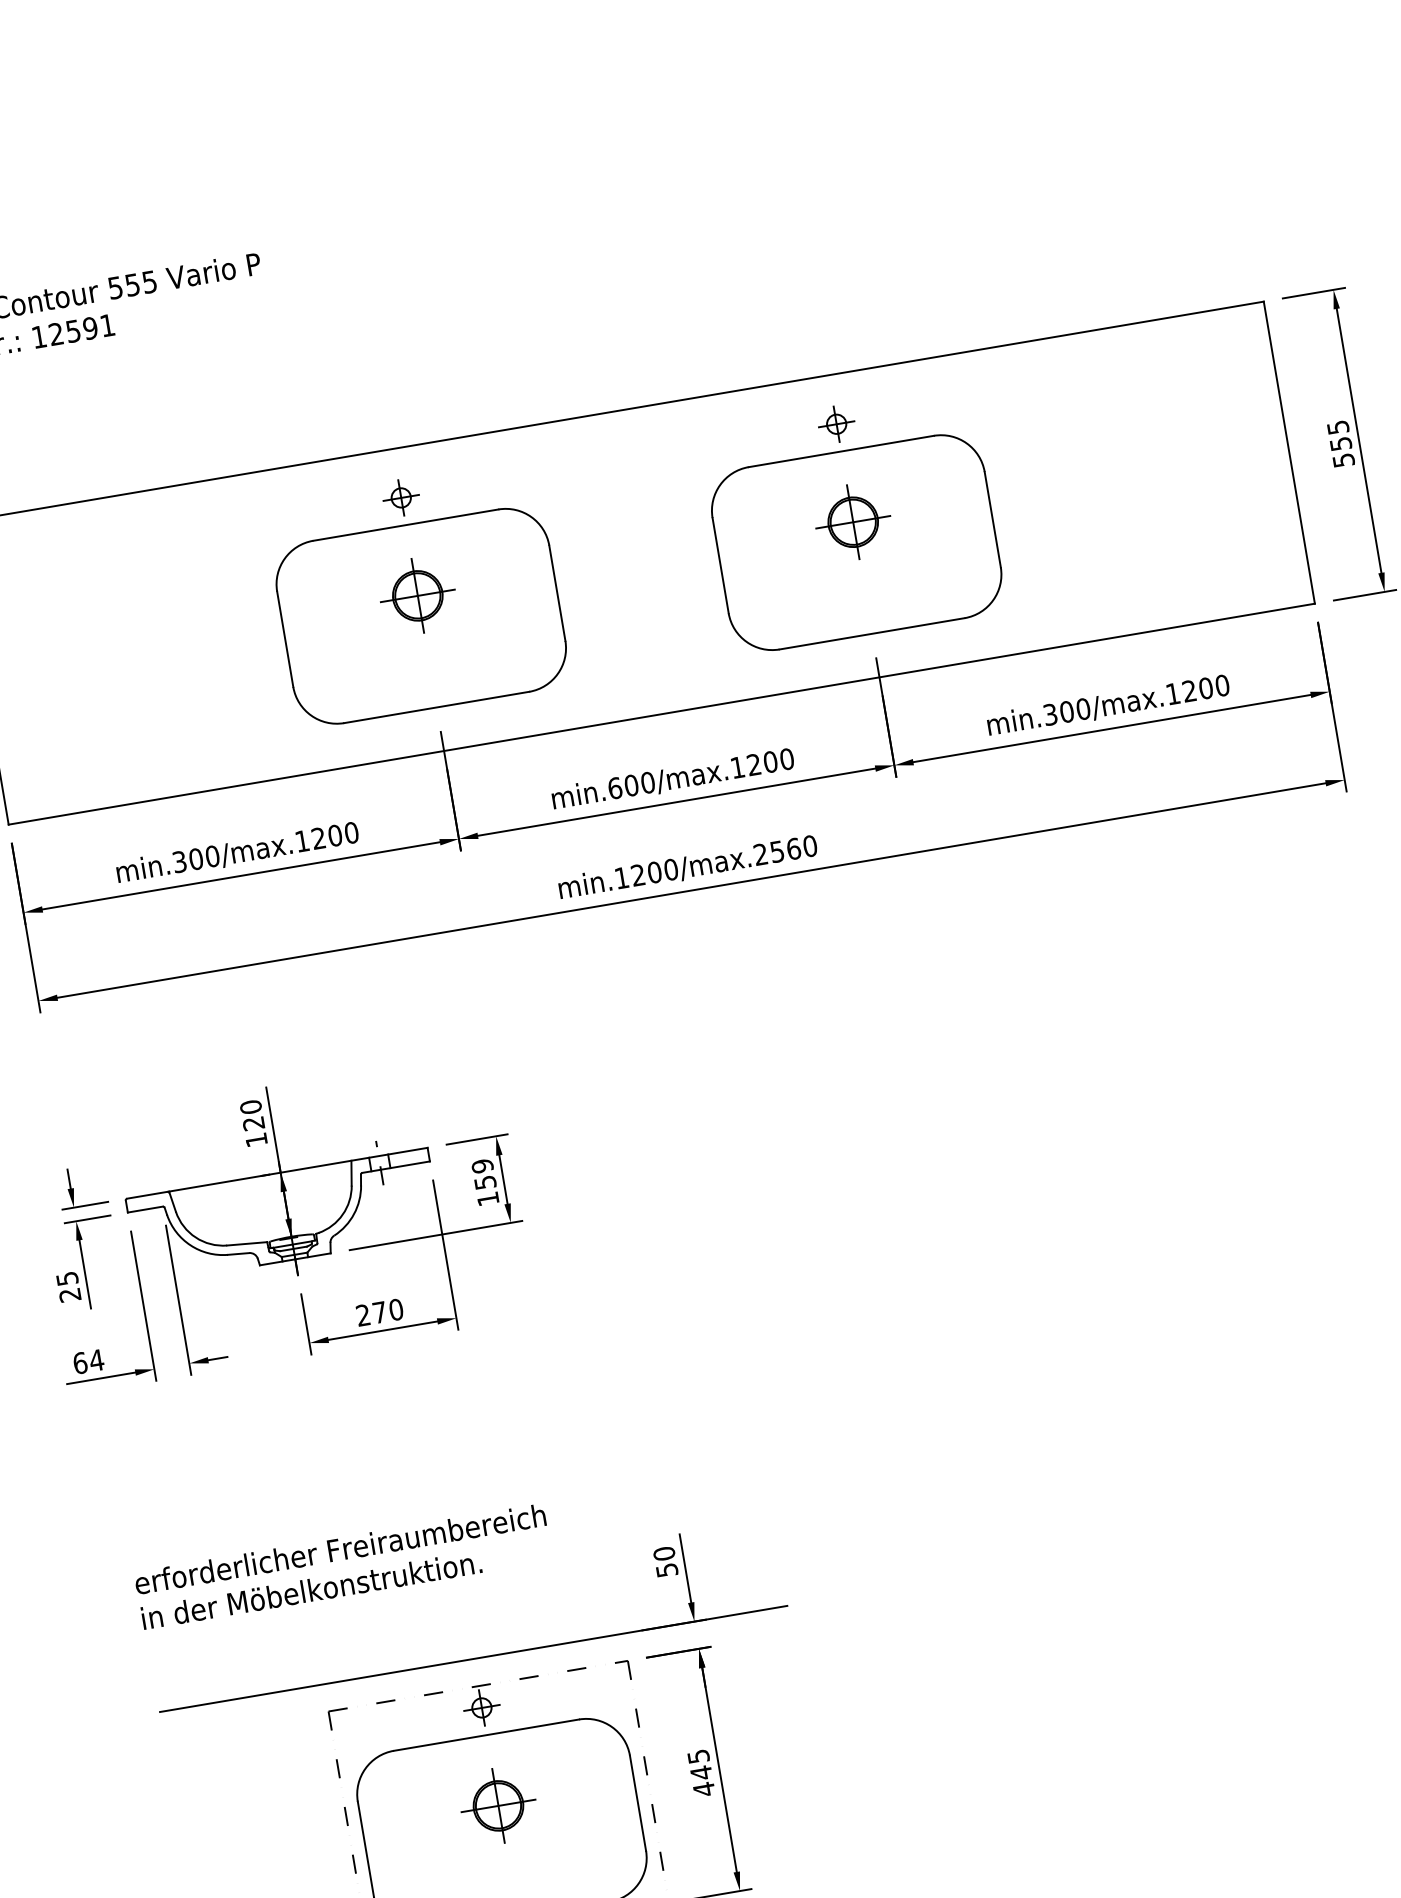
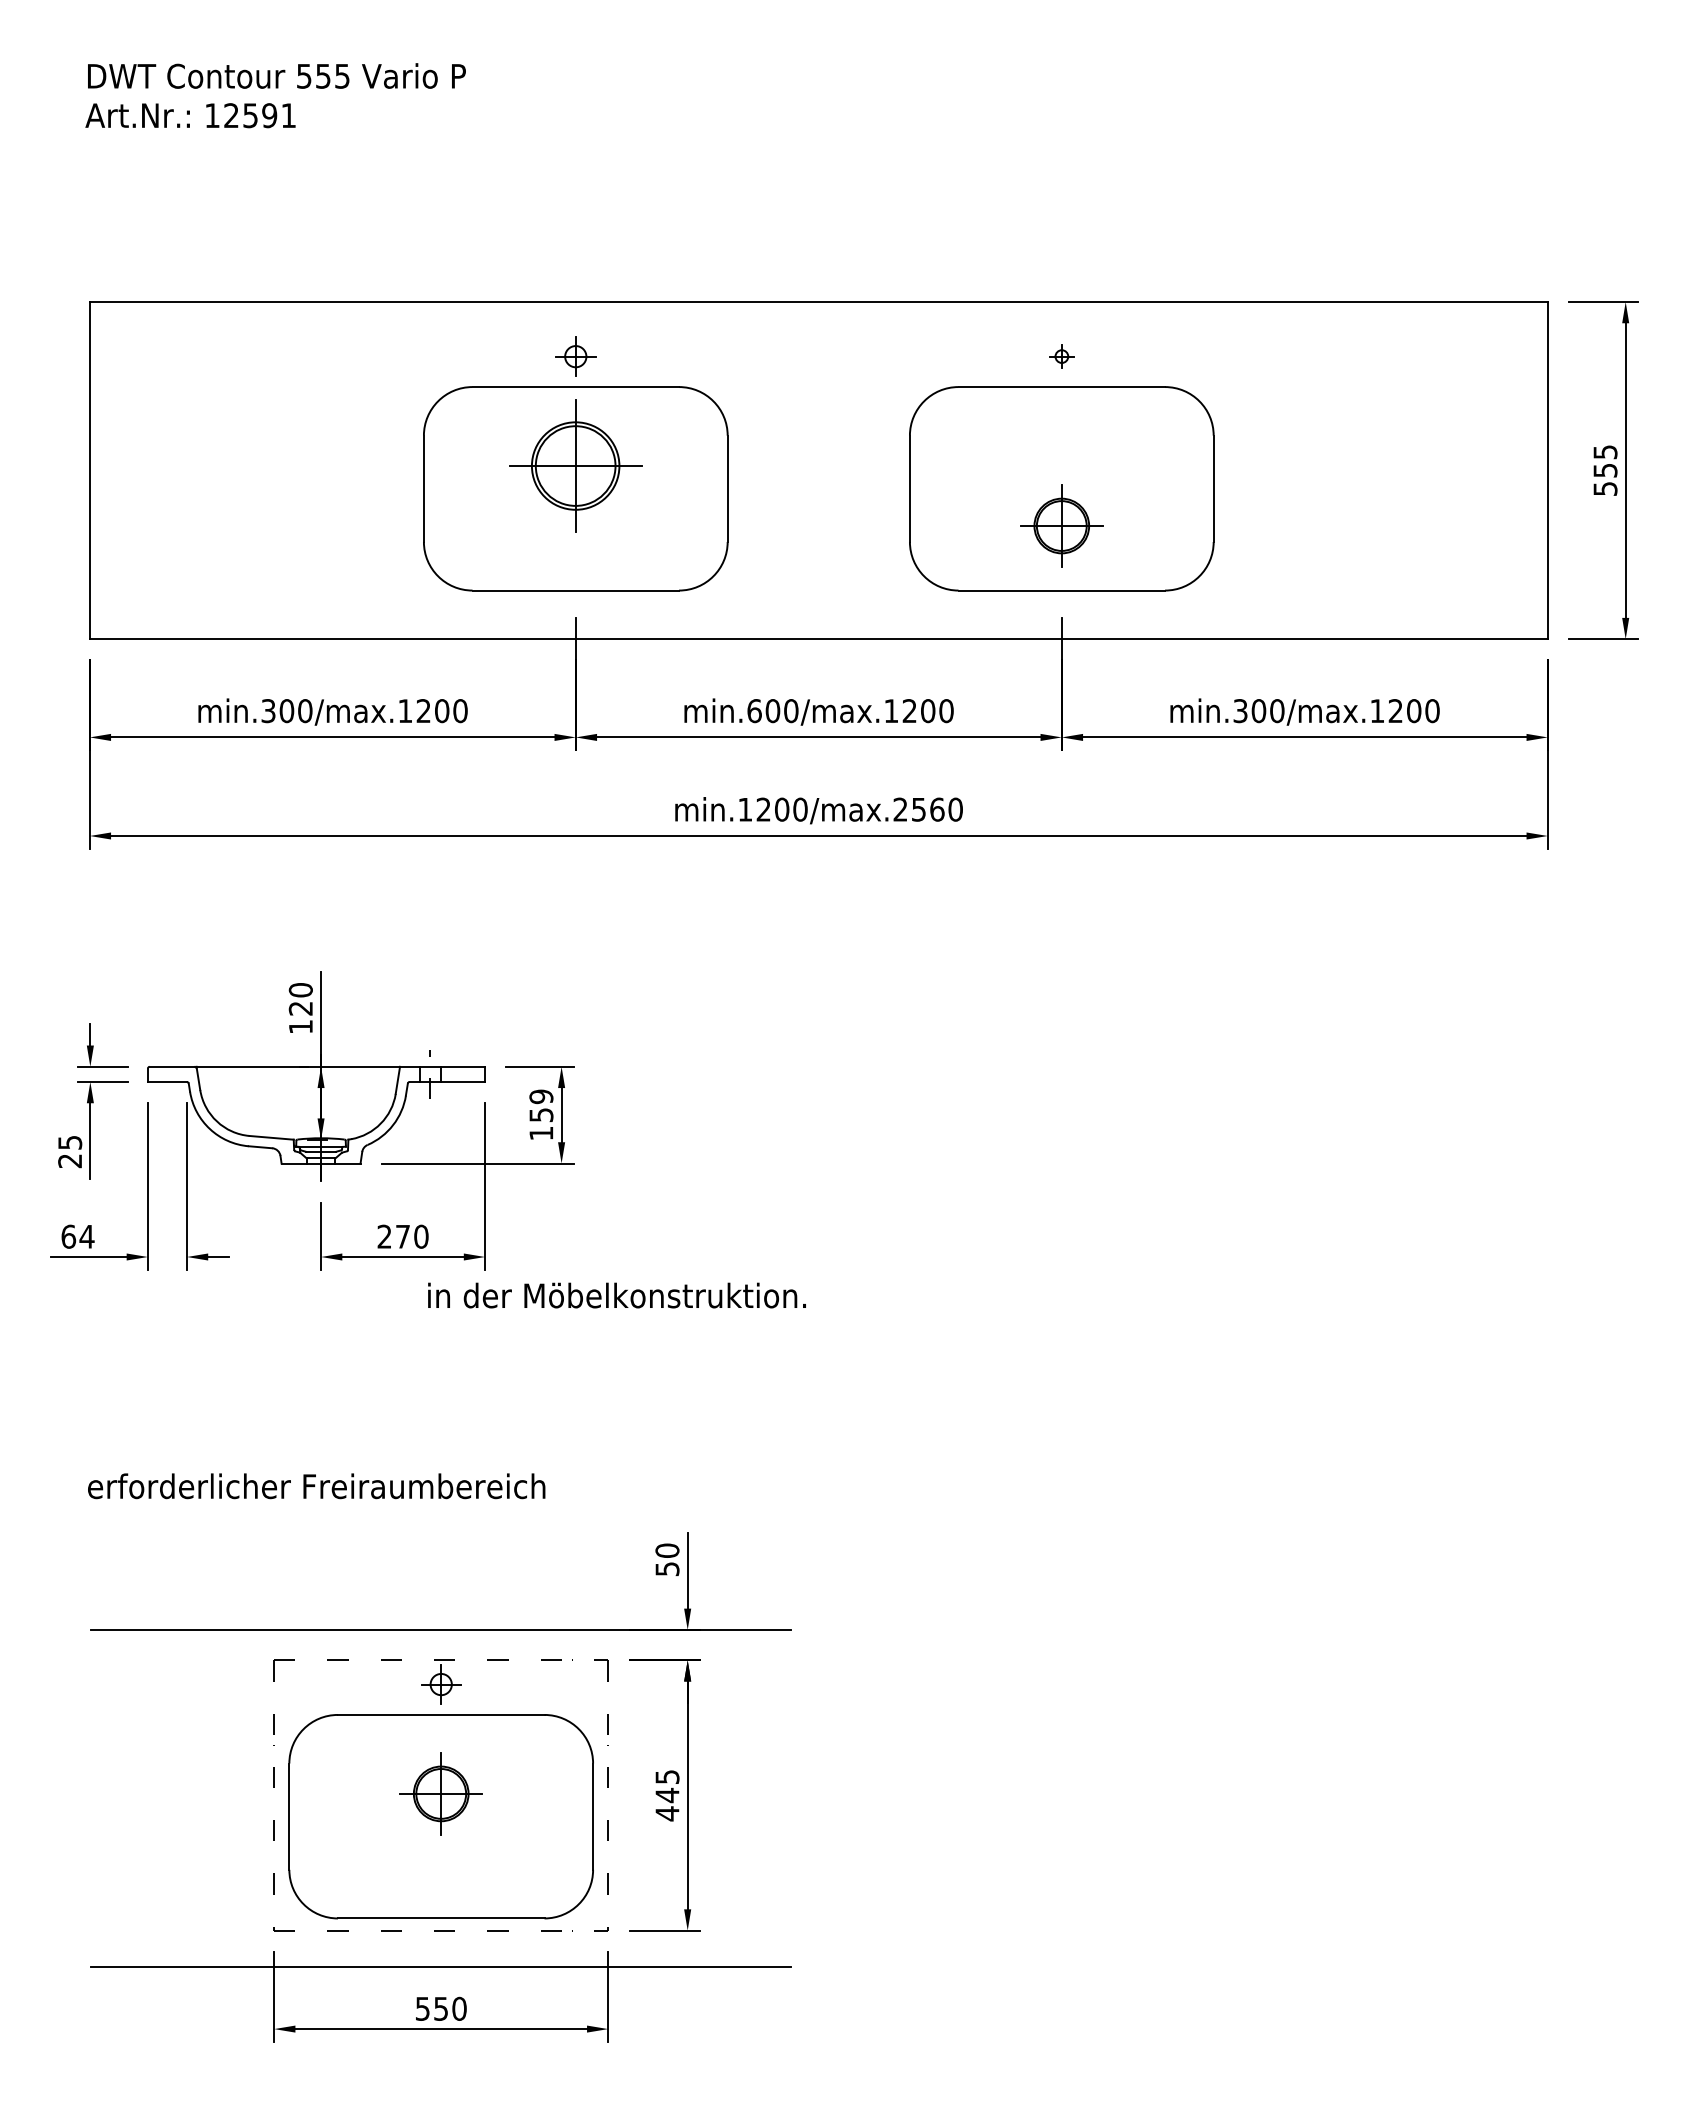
part: (836, 424) -> (1061, 356), size x0.6
part: (852, 521) -> (1061, 525), moved
part: (417, 595) -> (575, 465), size x1.6
text: (311, 1590) -> (616, 1295), moved

